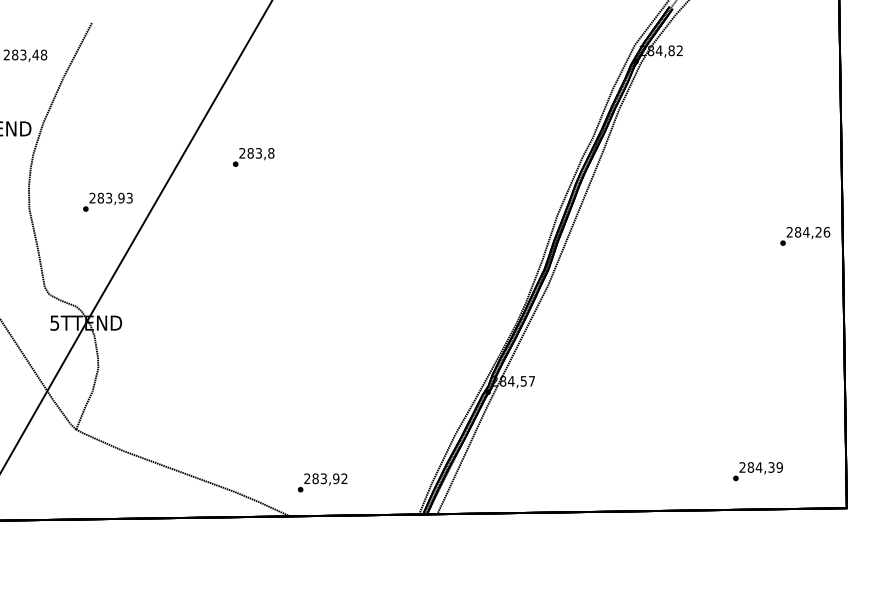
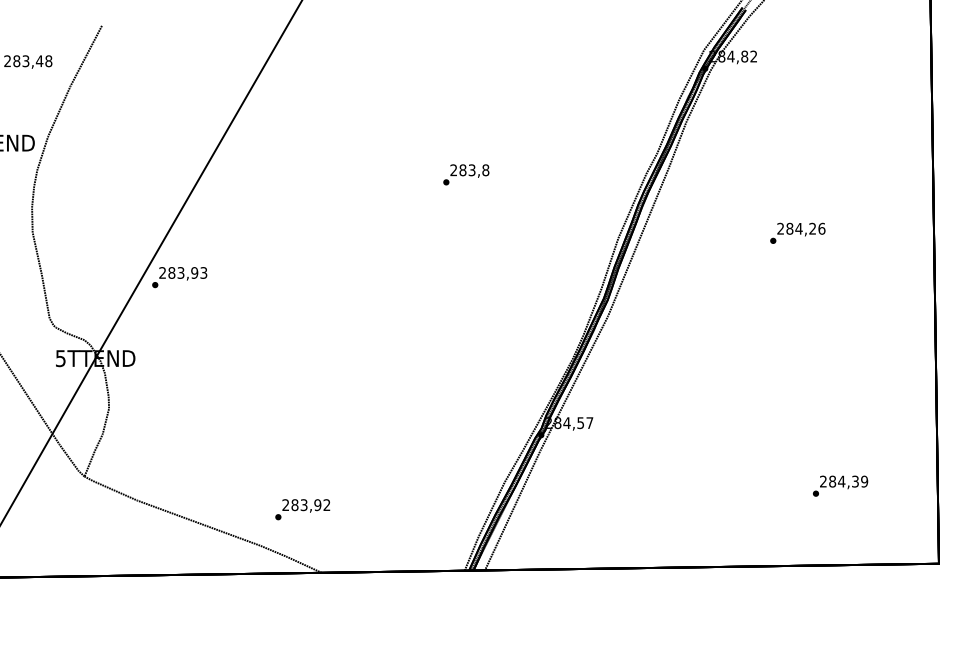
text: (253, 157) -> (466, 174), moved
text: (107, 202) -> (179, 277), moved
text: (804, 235) -> (797, 232), moved
text: (758, 471) -> (840, 485), moved
text: (322, 482) -> (302, 509), moved

